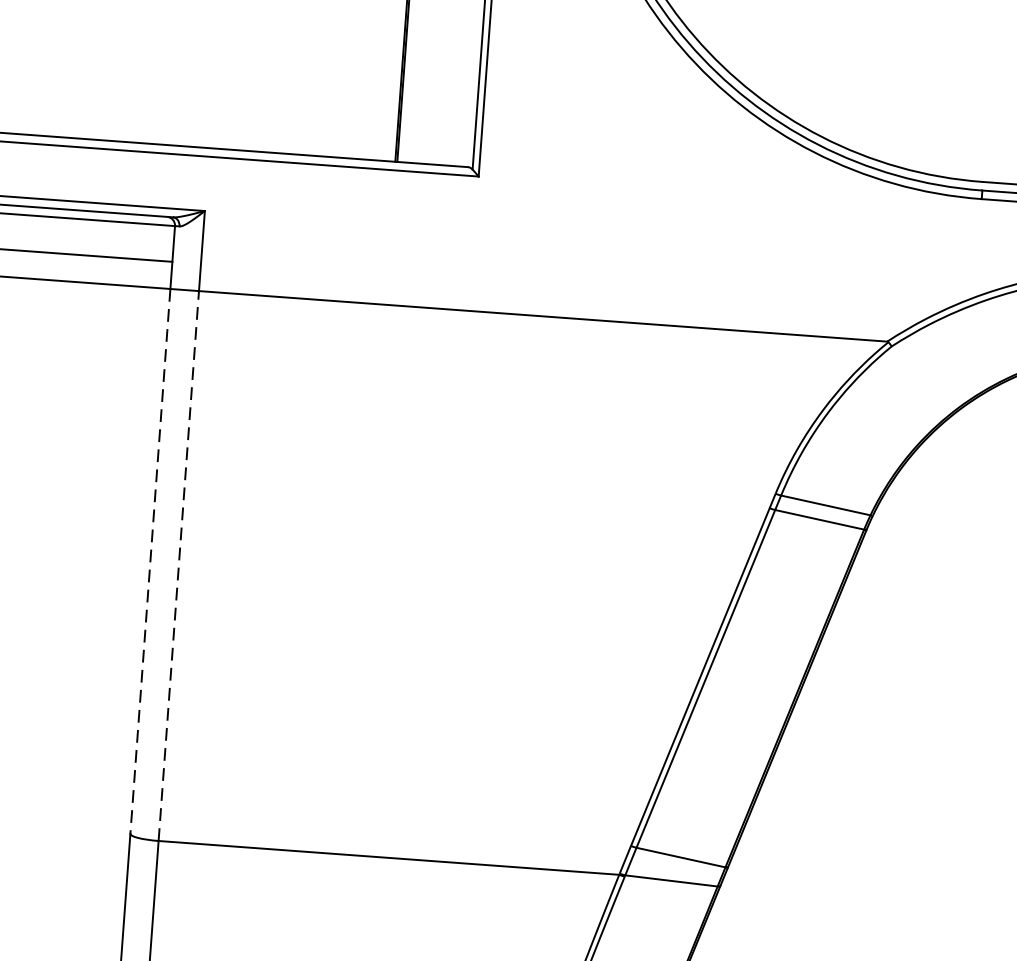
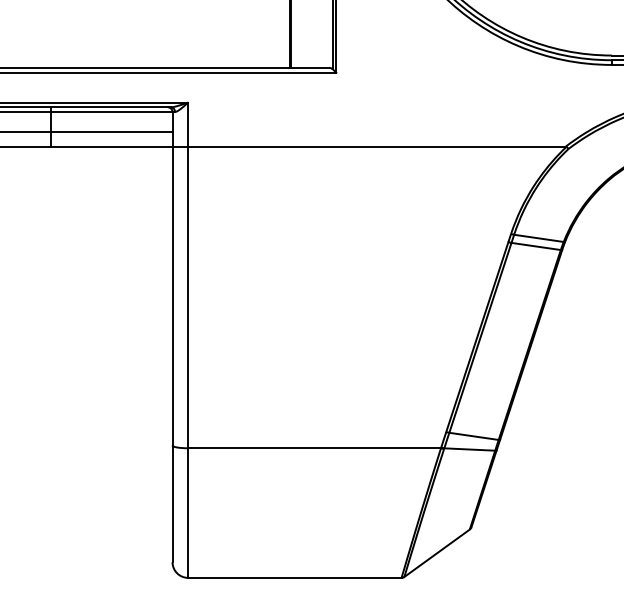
line: (150, 562) -> (172, 296), dashed -> solid
line: (179, 566) -> (188, 297), dashed -> solid

